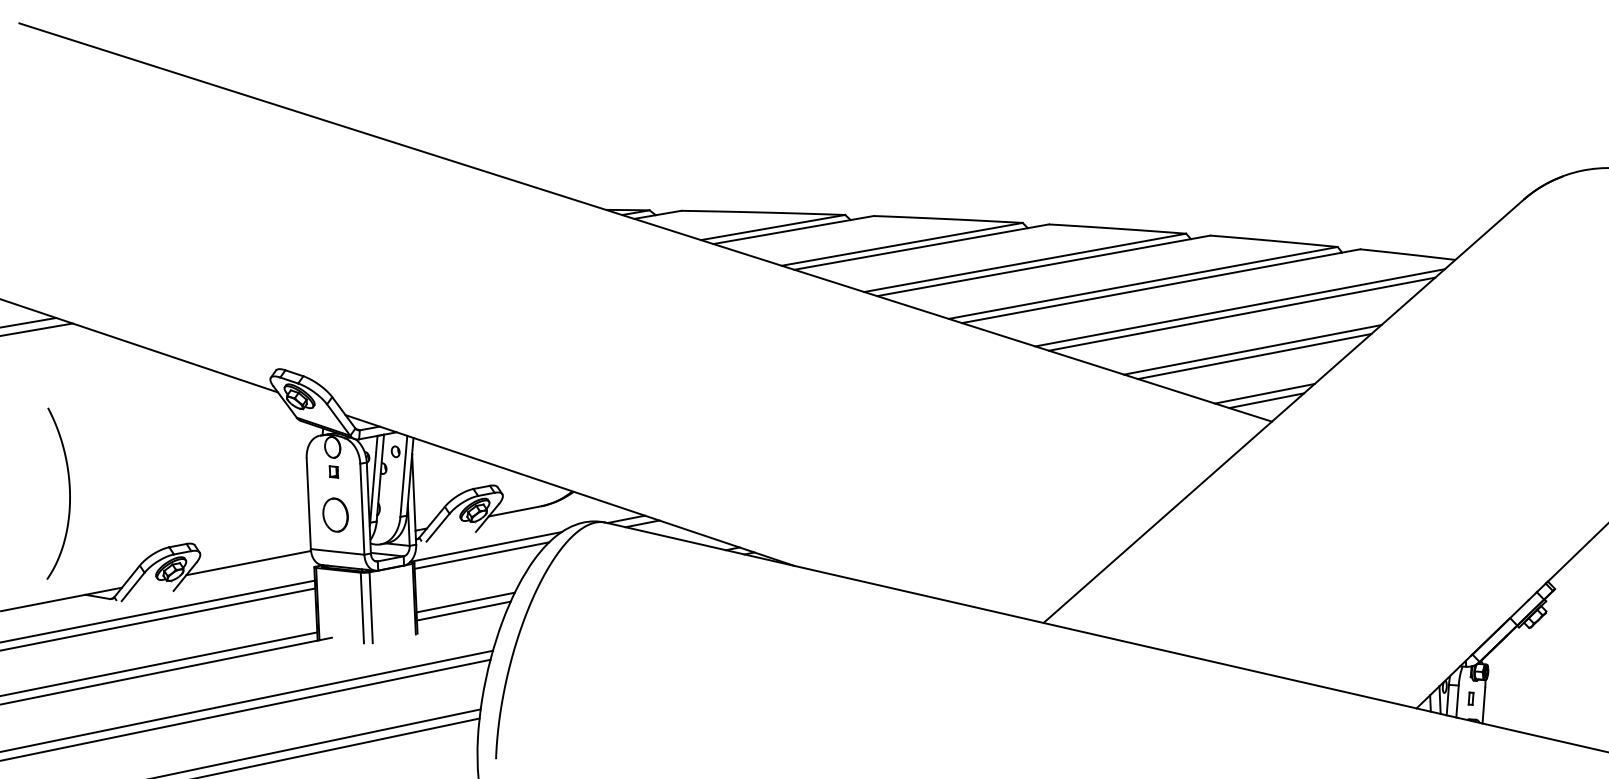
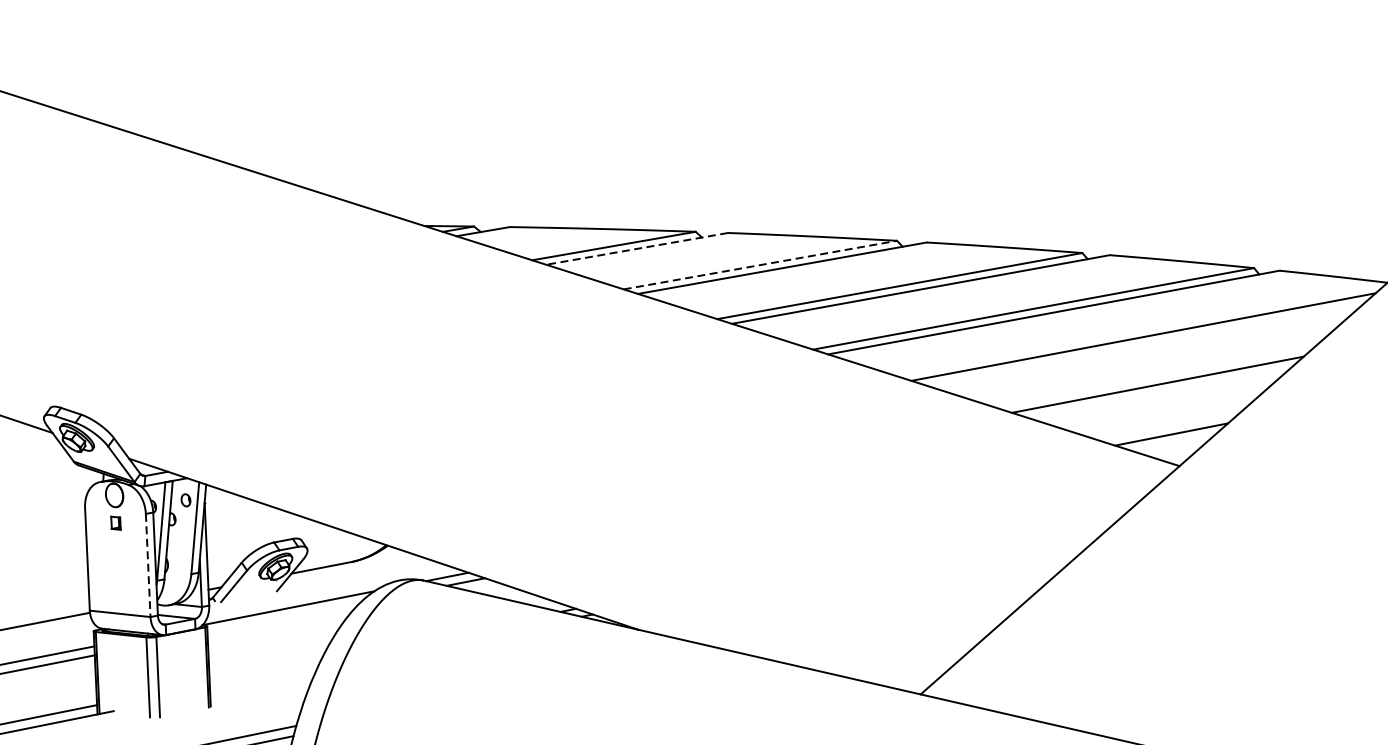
line: (793, 230) -> (637, 249), solid -> dashed
line: (902, 244) -> (760, 265), solid -> dashed
line: (1241, 313) -> (1145, 343), removed
line: (1254, 356) -> (1159, 392), removed
line: (1266, 400) -> (1173, 442), removed
line: (362, 509) -> (148, 565), solid -> dashed
part: (335, 514) -> (117, 571), removed
line: (481, 555) -> (283, 617), removed
line: (465, 602) -> (265, 671), removed
line: (463, 610) -> (262, 680), removed

